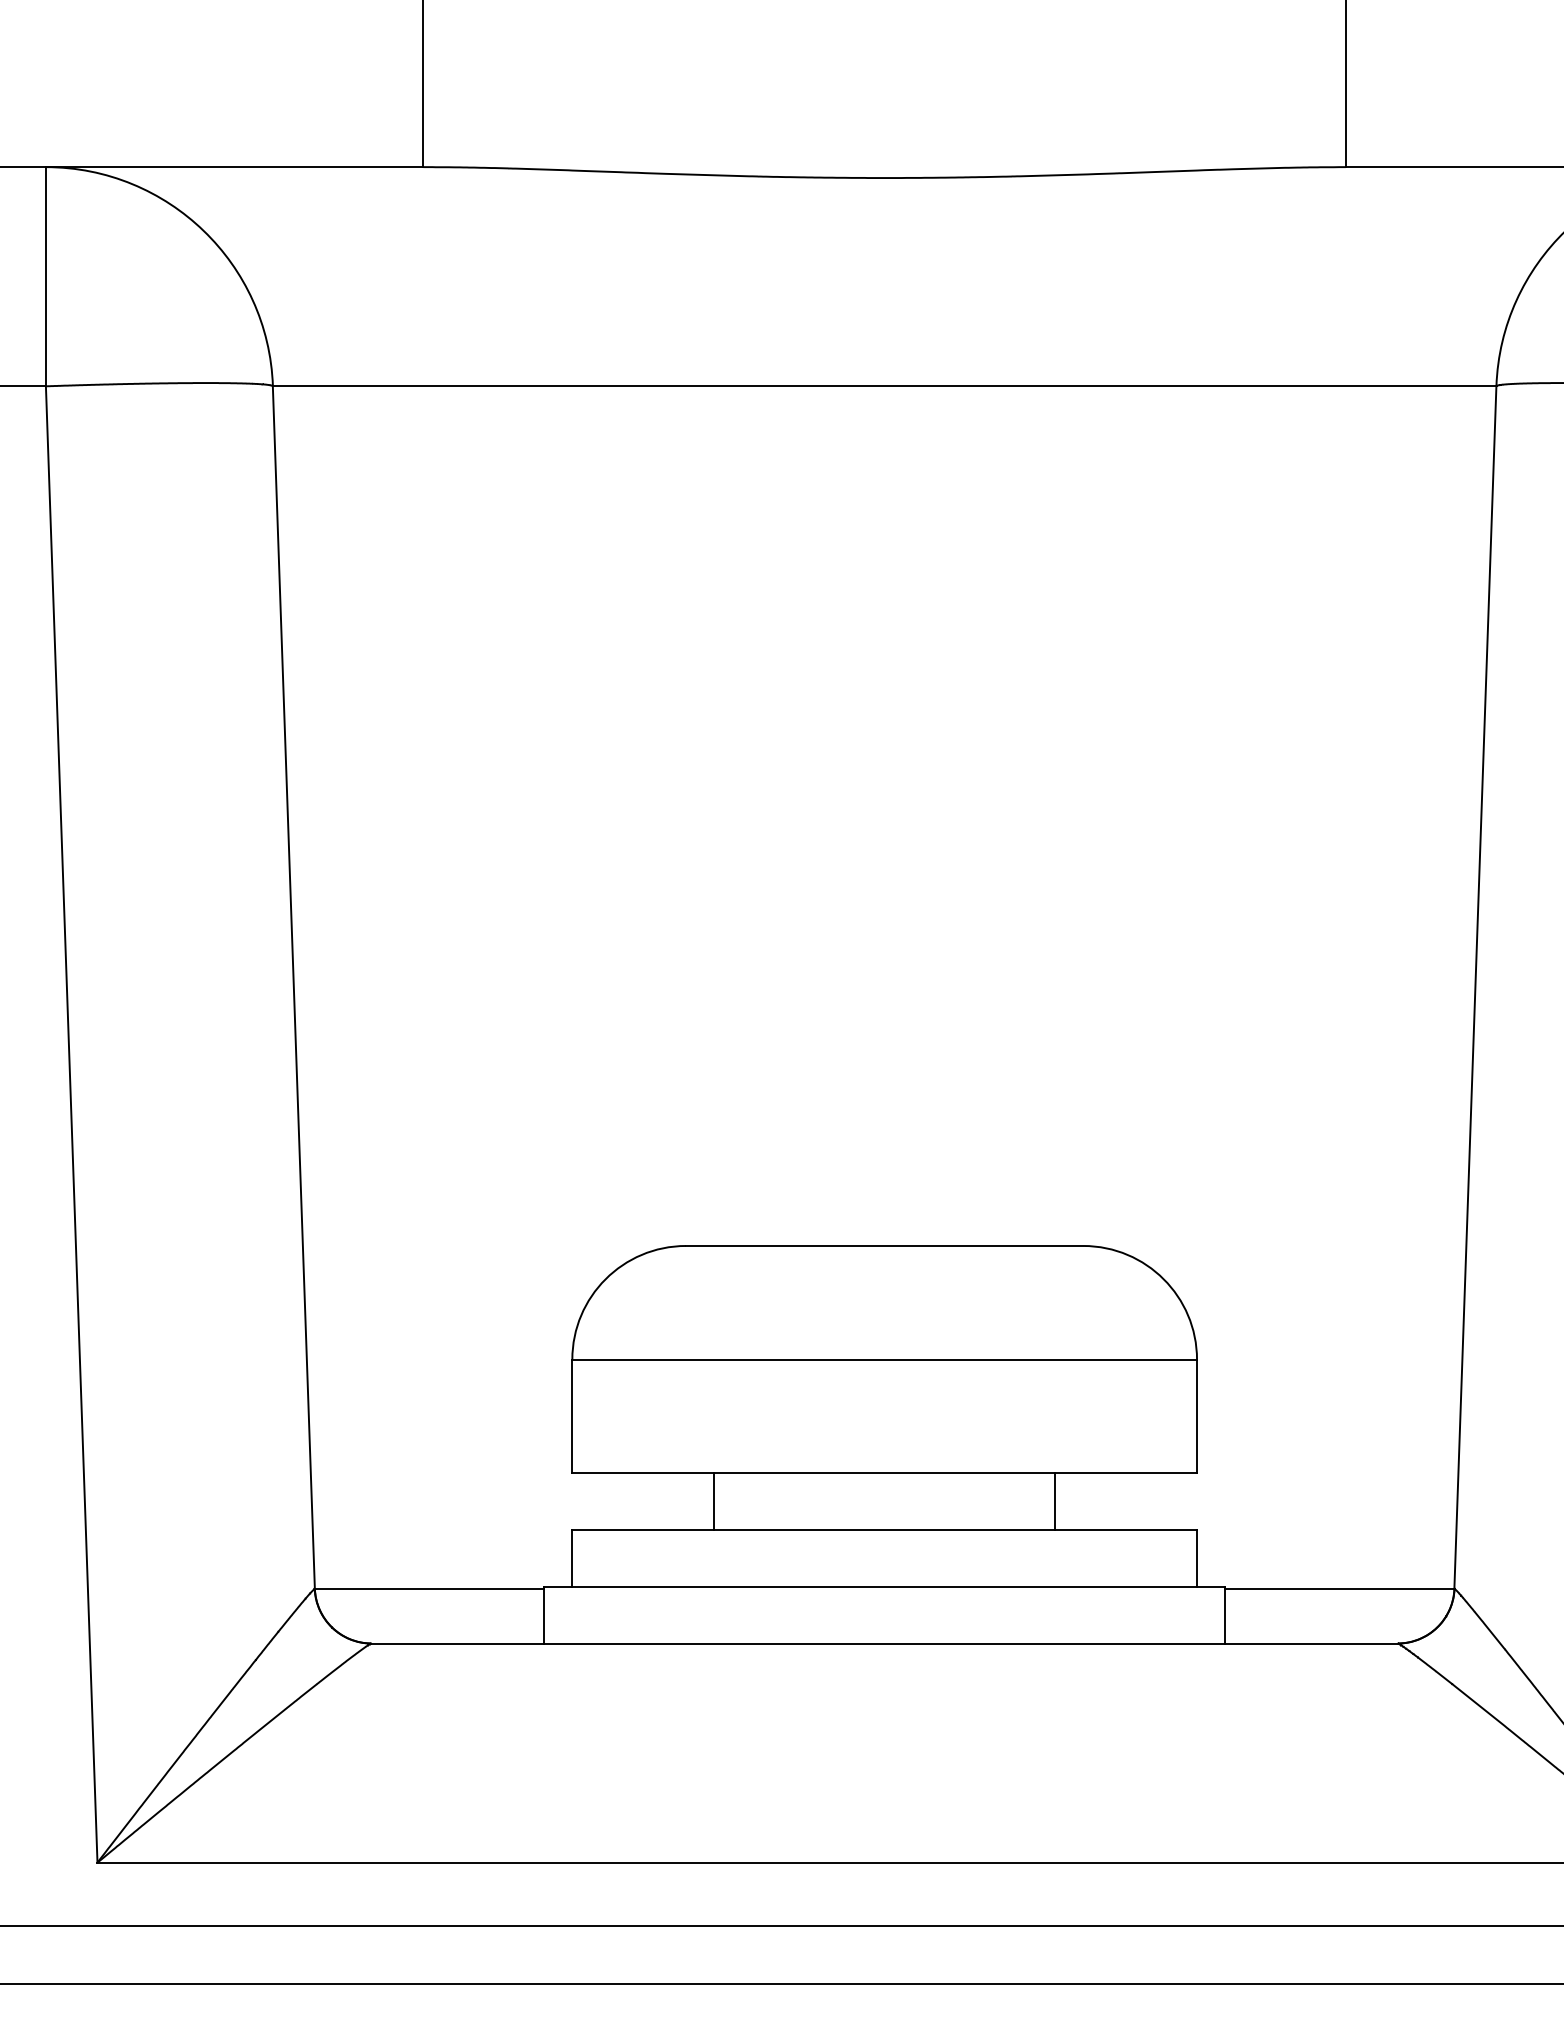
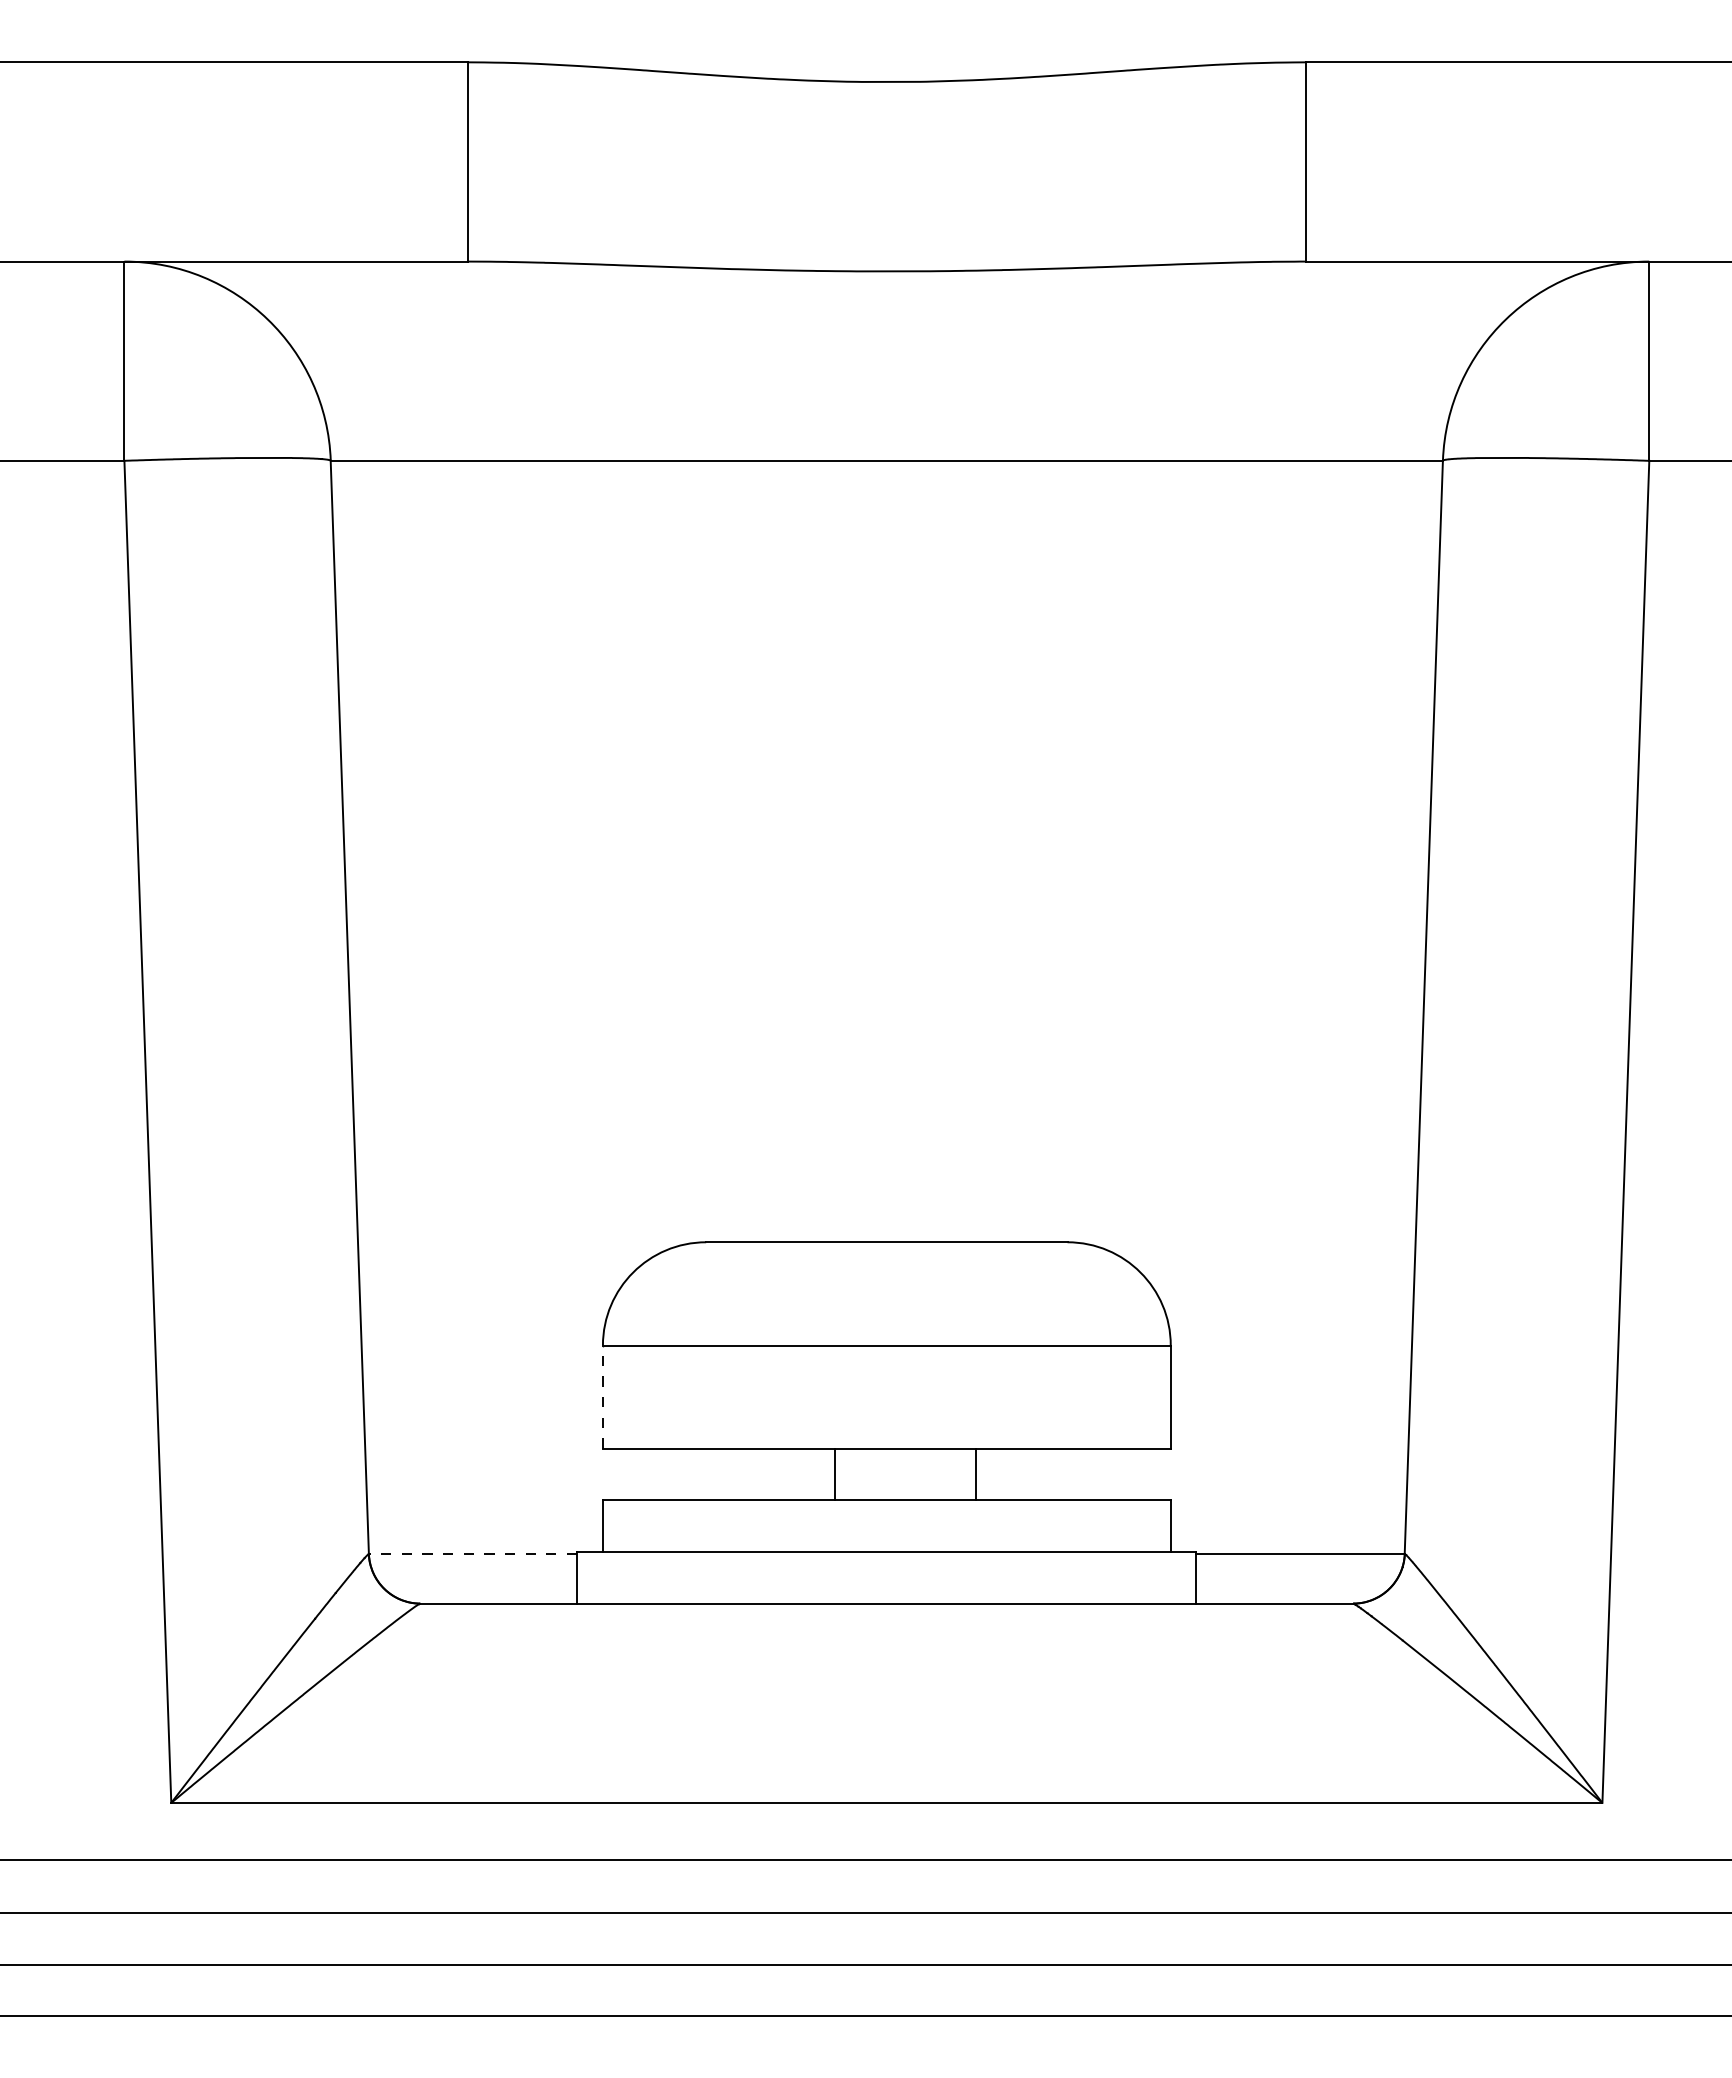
line: (571, 1416) -> (602, 1397), solid -> dashed
line: (714, 1501) -> (835, 1474), moved
line: (1054, 1501) -> (975, 1474), moved
line: (428, 1588) -> (472, 1553), solid -> dashed

